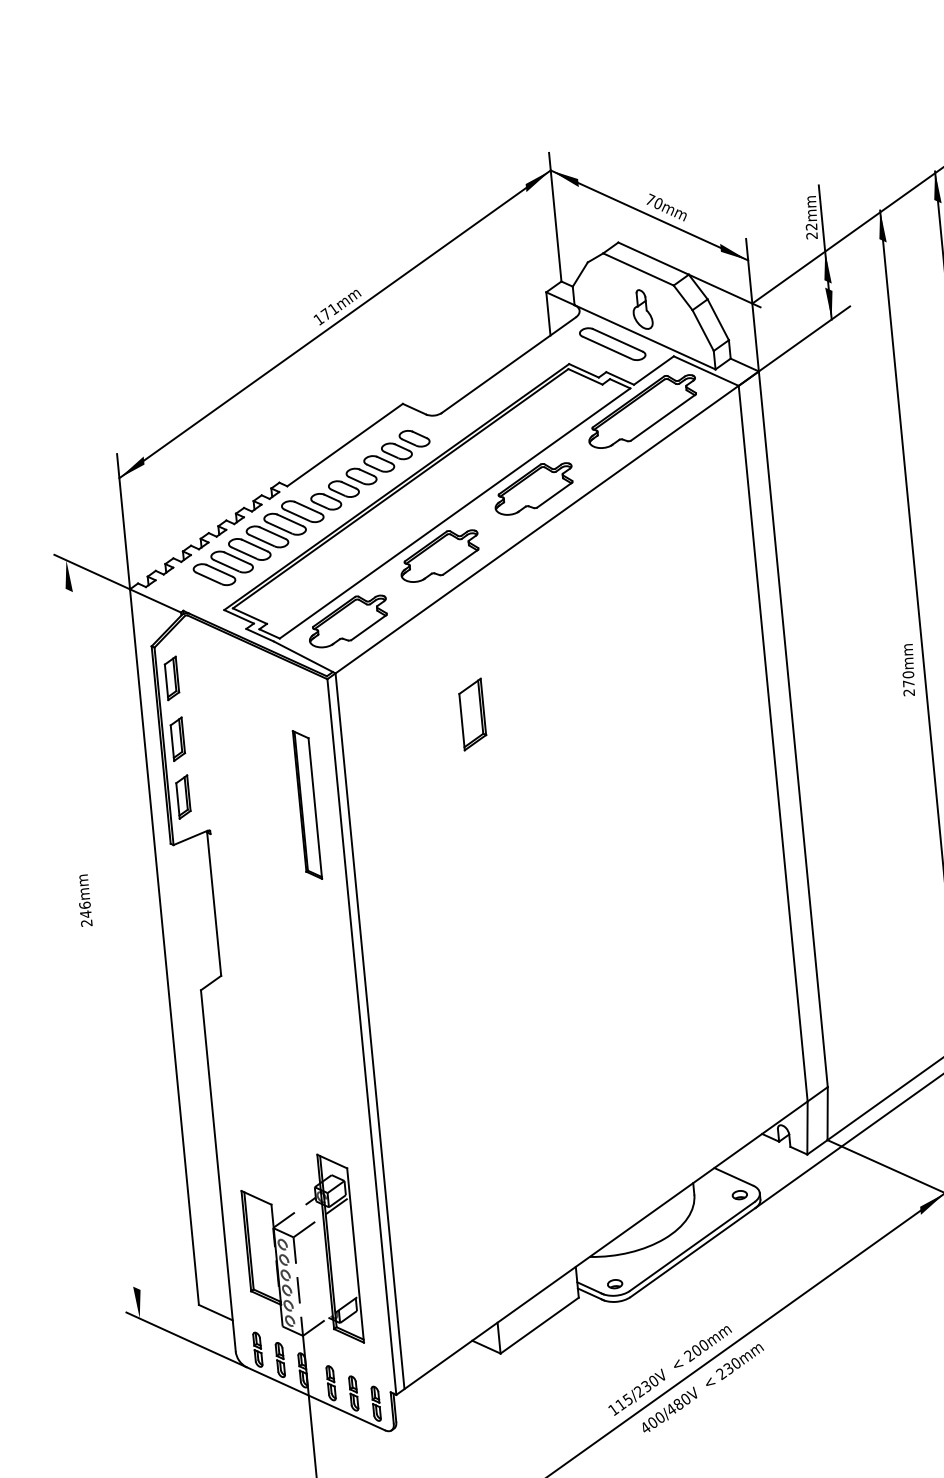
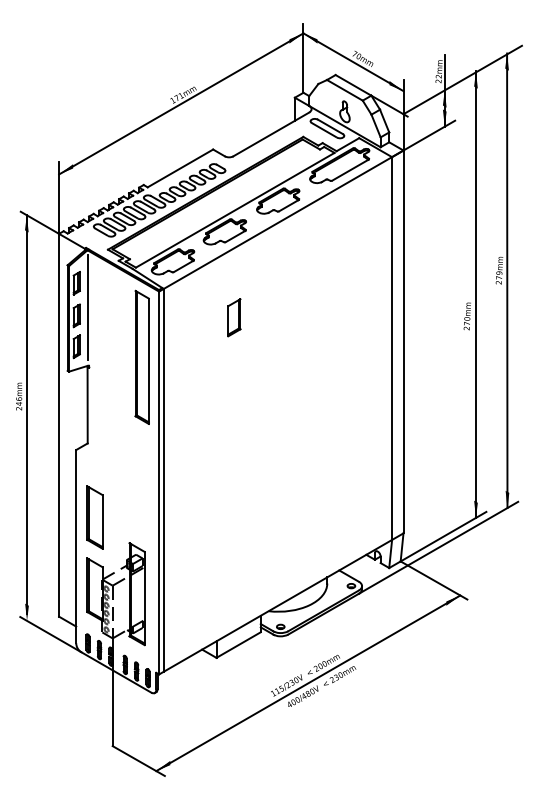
line: (196, 721) -> (87, 307), added
part: (306, 803) -> (141, 356), size x1.67
line: (101, 932) -> (26, 414), added
part: (247, 1113) -> (94, 517), added

